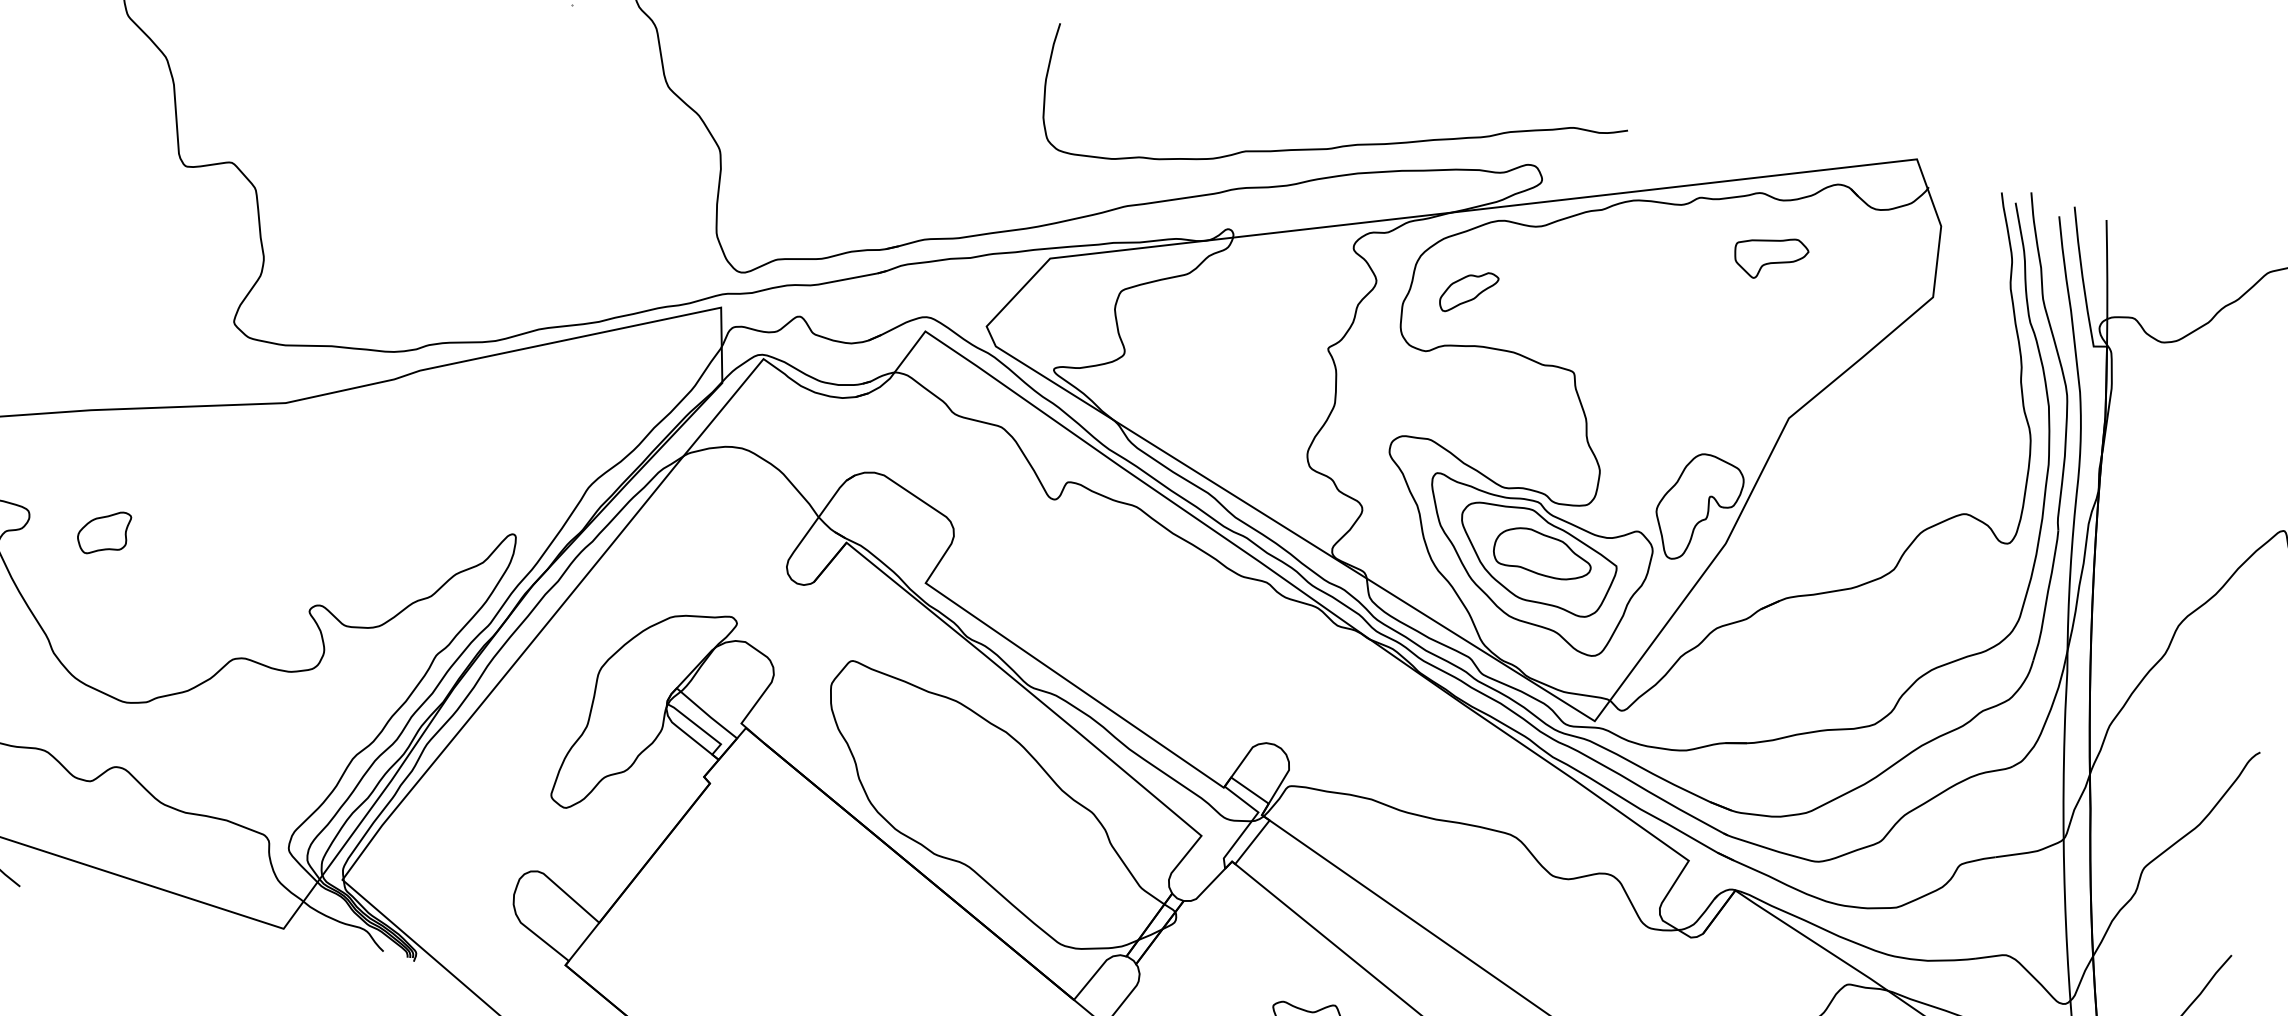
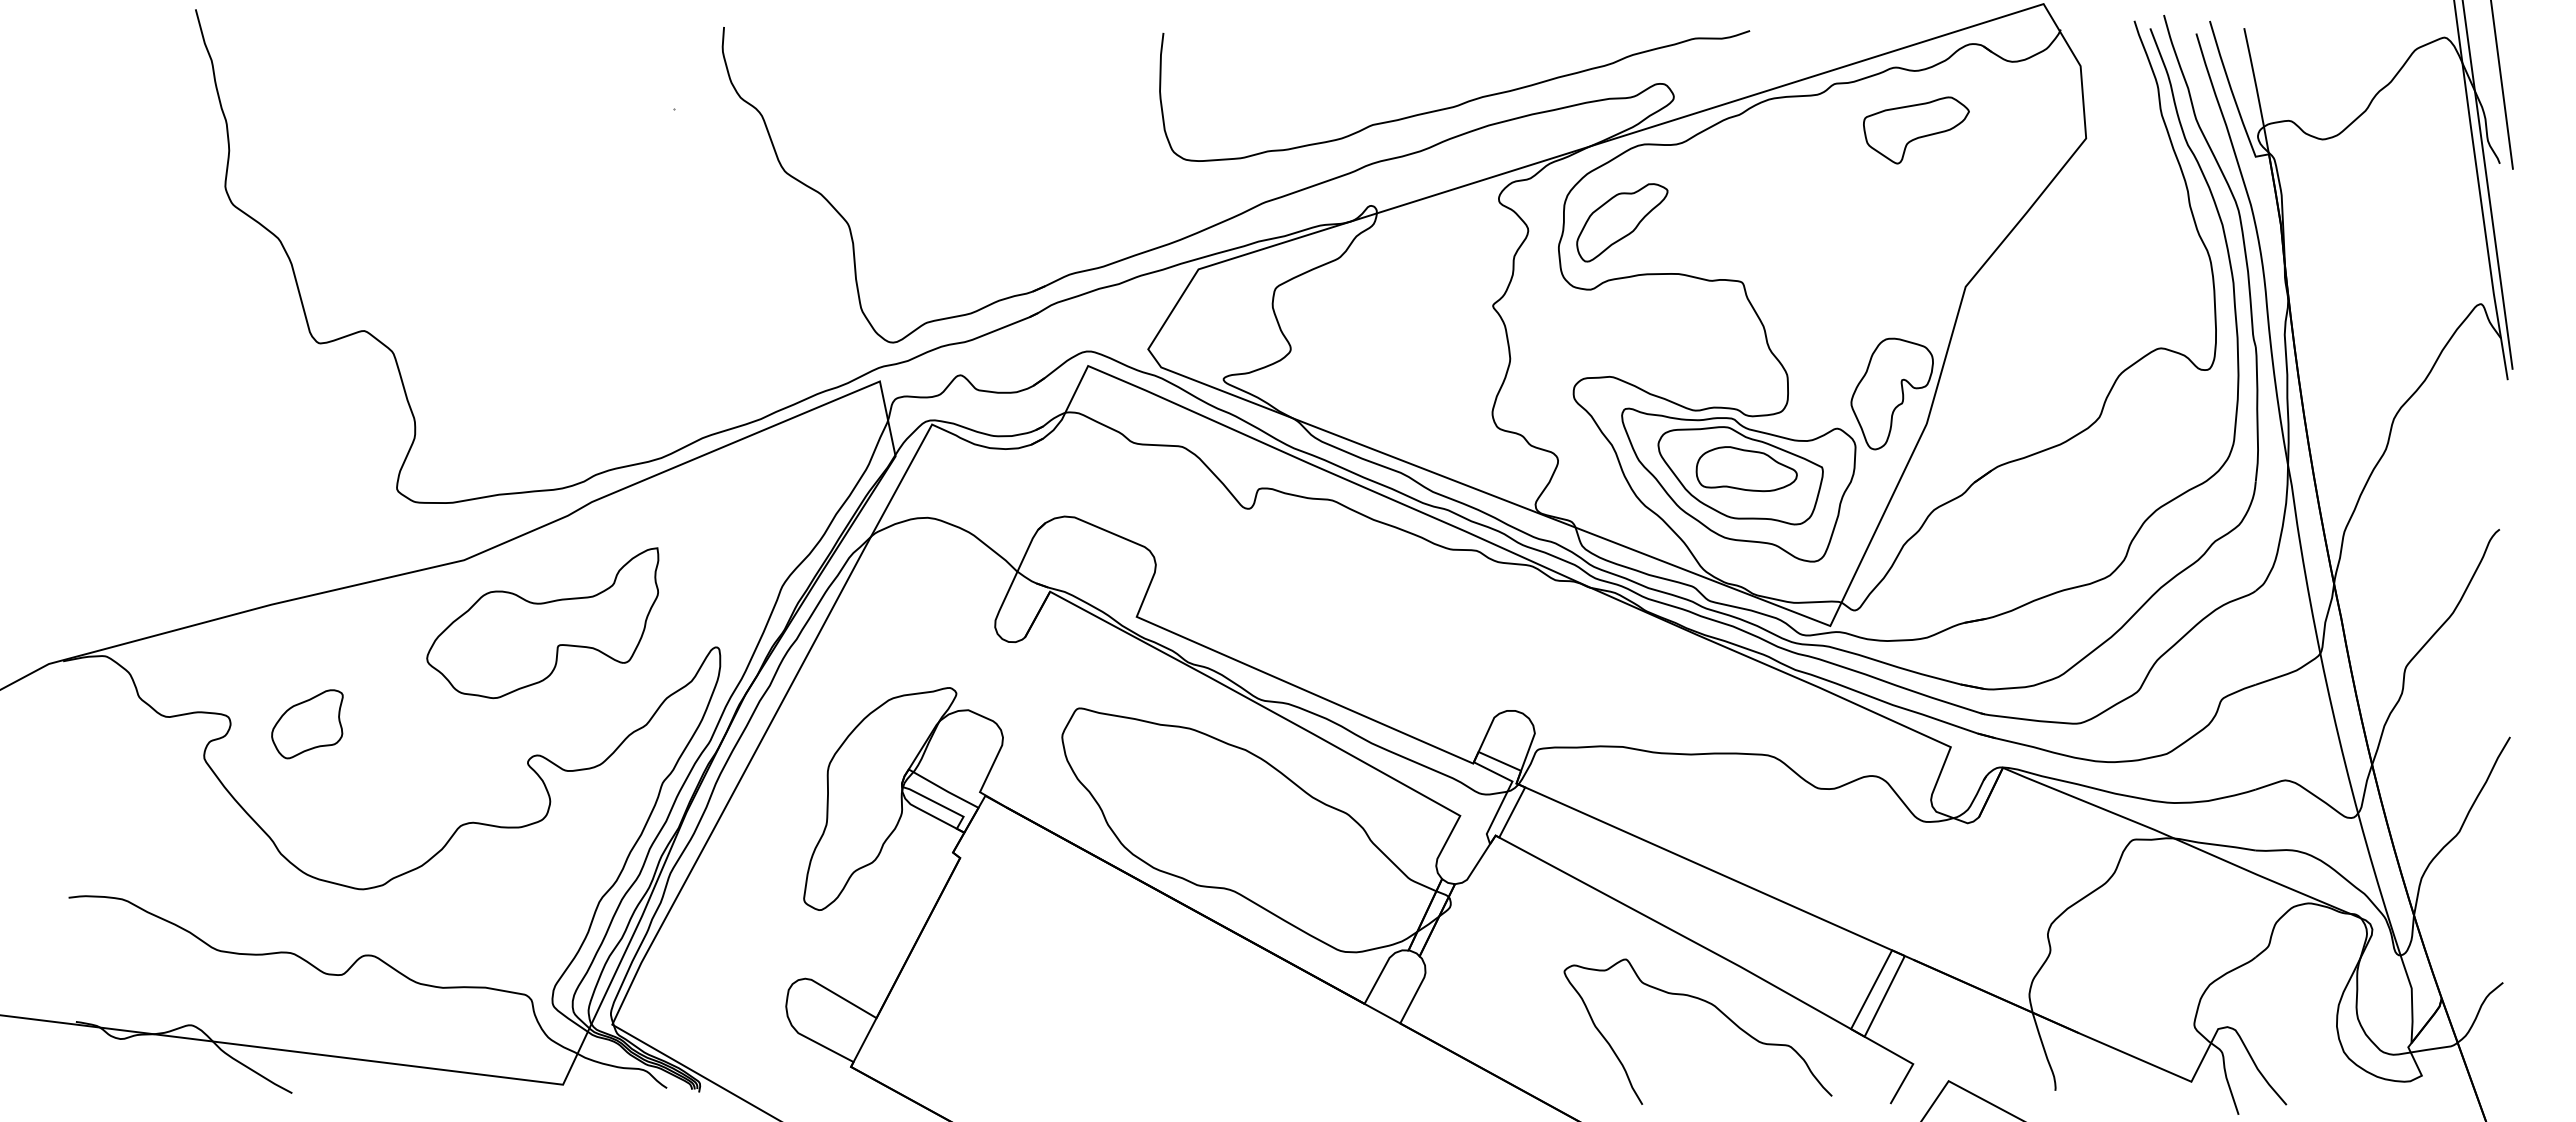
part: (1770, 257) -> (1916, 130), size x1.43
part: (1468, 292) -> (1622, 222), size x1.67
part: (349, 478) -> (542, 623), added
part: (103, 532) -> (307, 724), size x1.43

